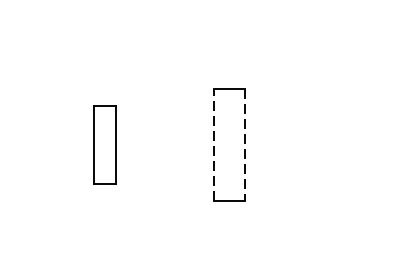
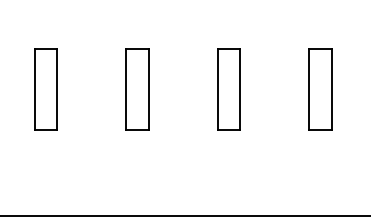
part: (105, 144) -> (137, 89), size x1.43
line: (213, 144) -> (217, 89), dashed -> solid
line: (245, 144) -> (240, 89), dashed -> solid
part: (354, 144) -> (320, 89), added

